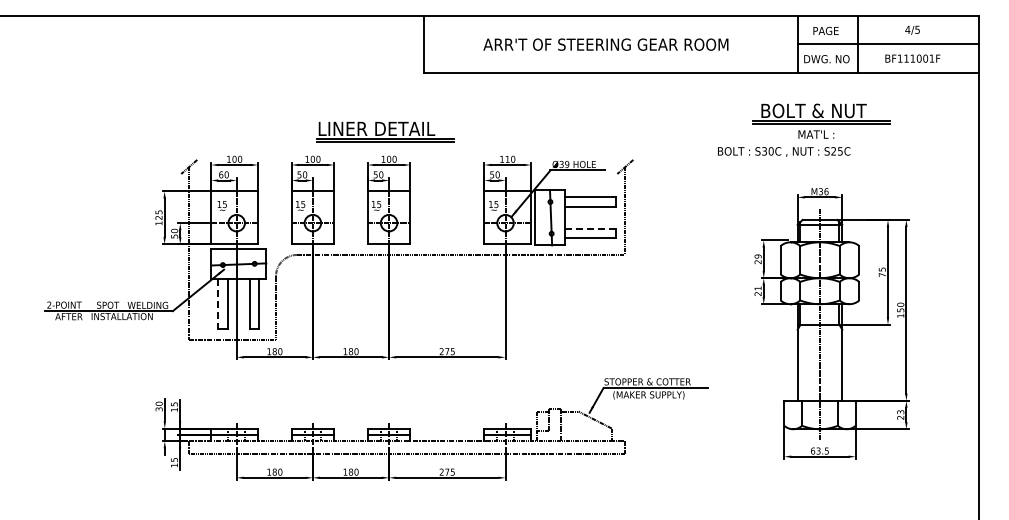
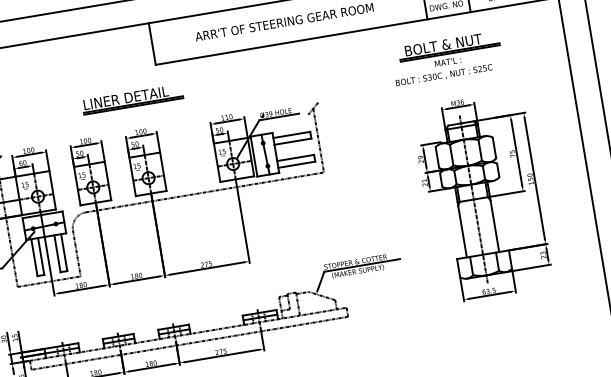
part: (385, 131) -> (132, 98), moved
text: (784, 151) -> (444, 75), moved
line: (591, 229) -> (296, 158), dashed -> solid
line: (218, 304) -> (34, 257), dashed -> solid

